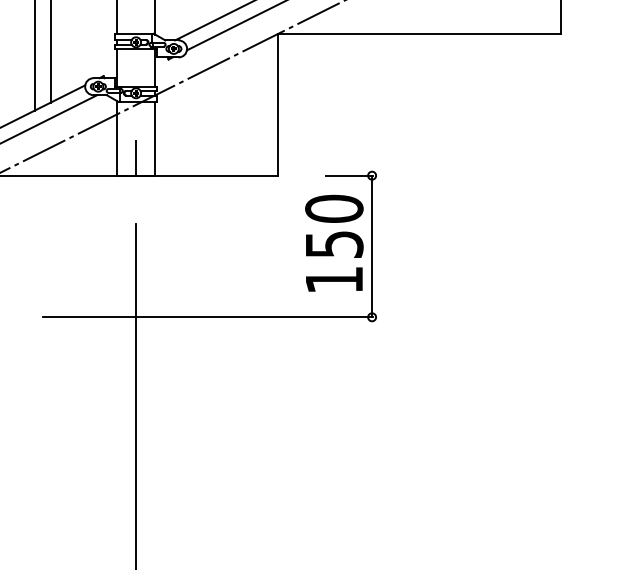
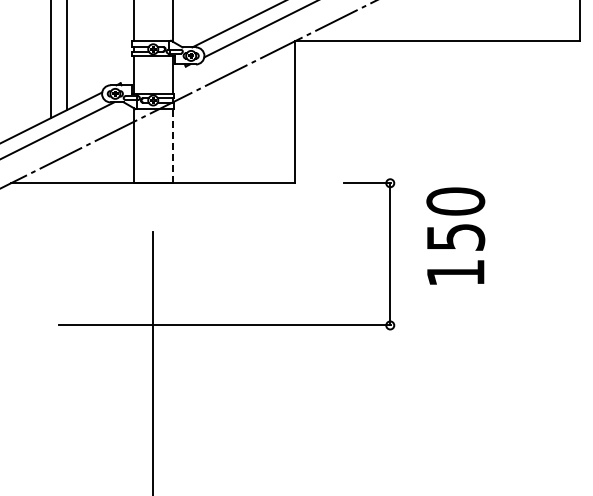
line: (155, 138) -> (172, 145), solid -> dashed
line: (136, 157) -> (153, 164), removed
text: (334, 242) -> (455, 235), moved

